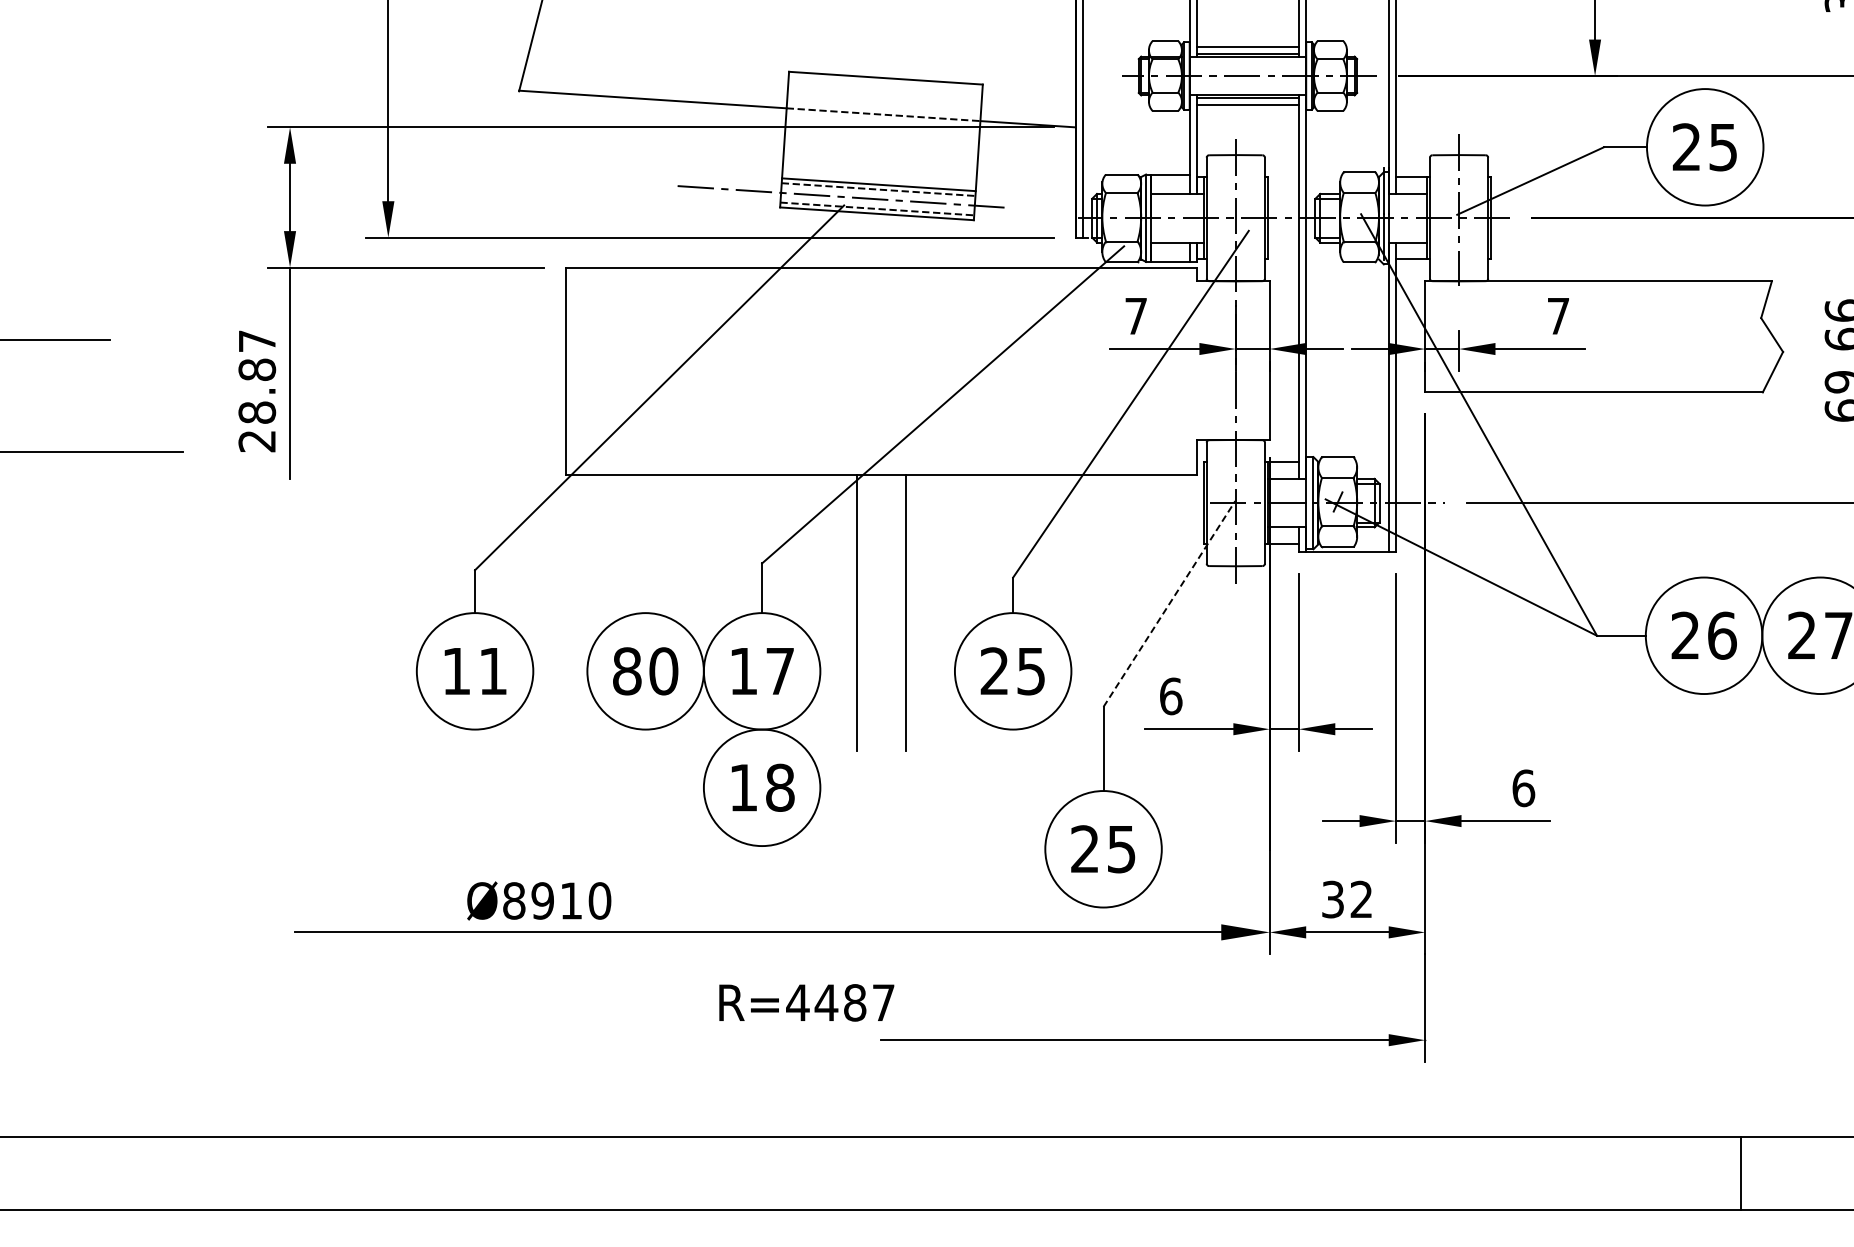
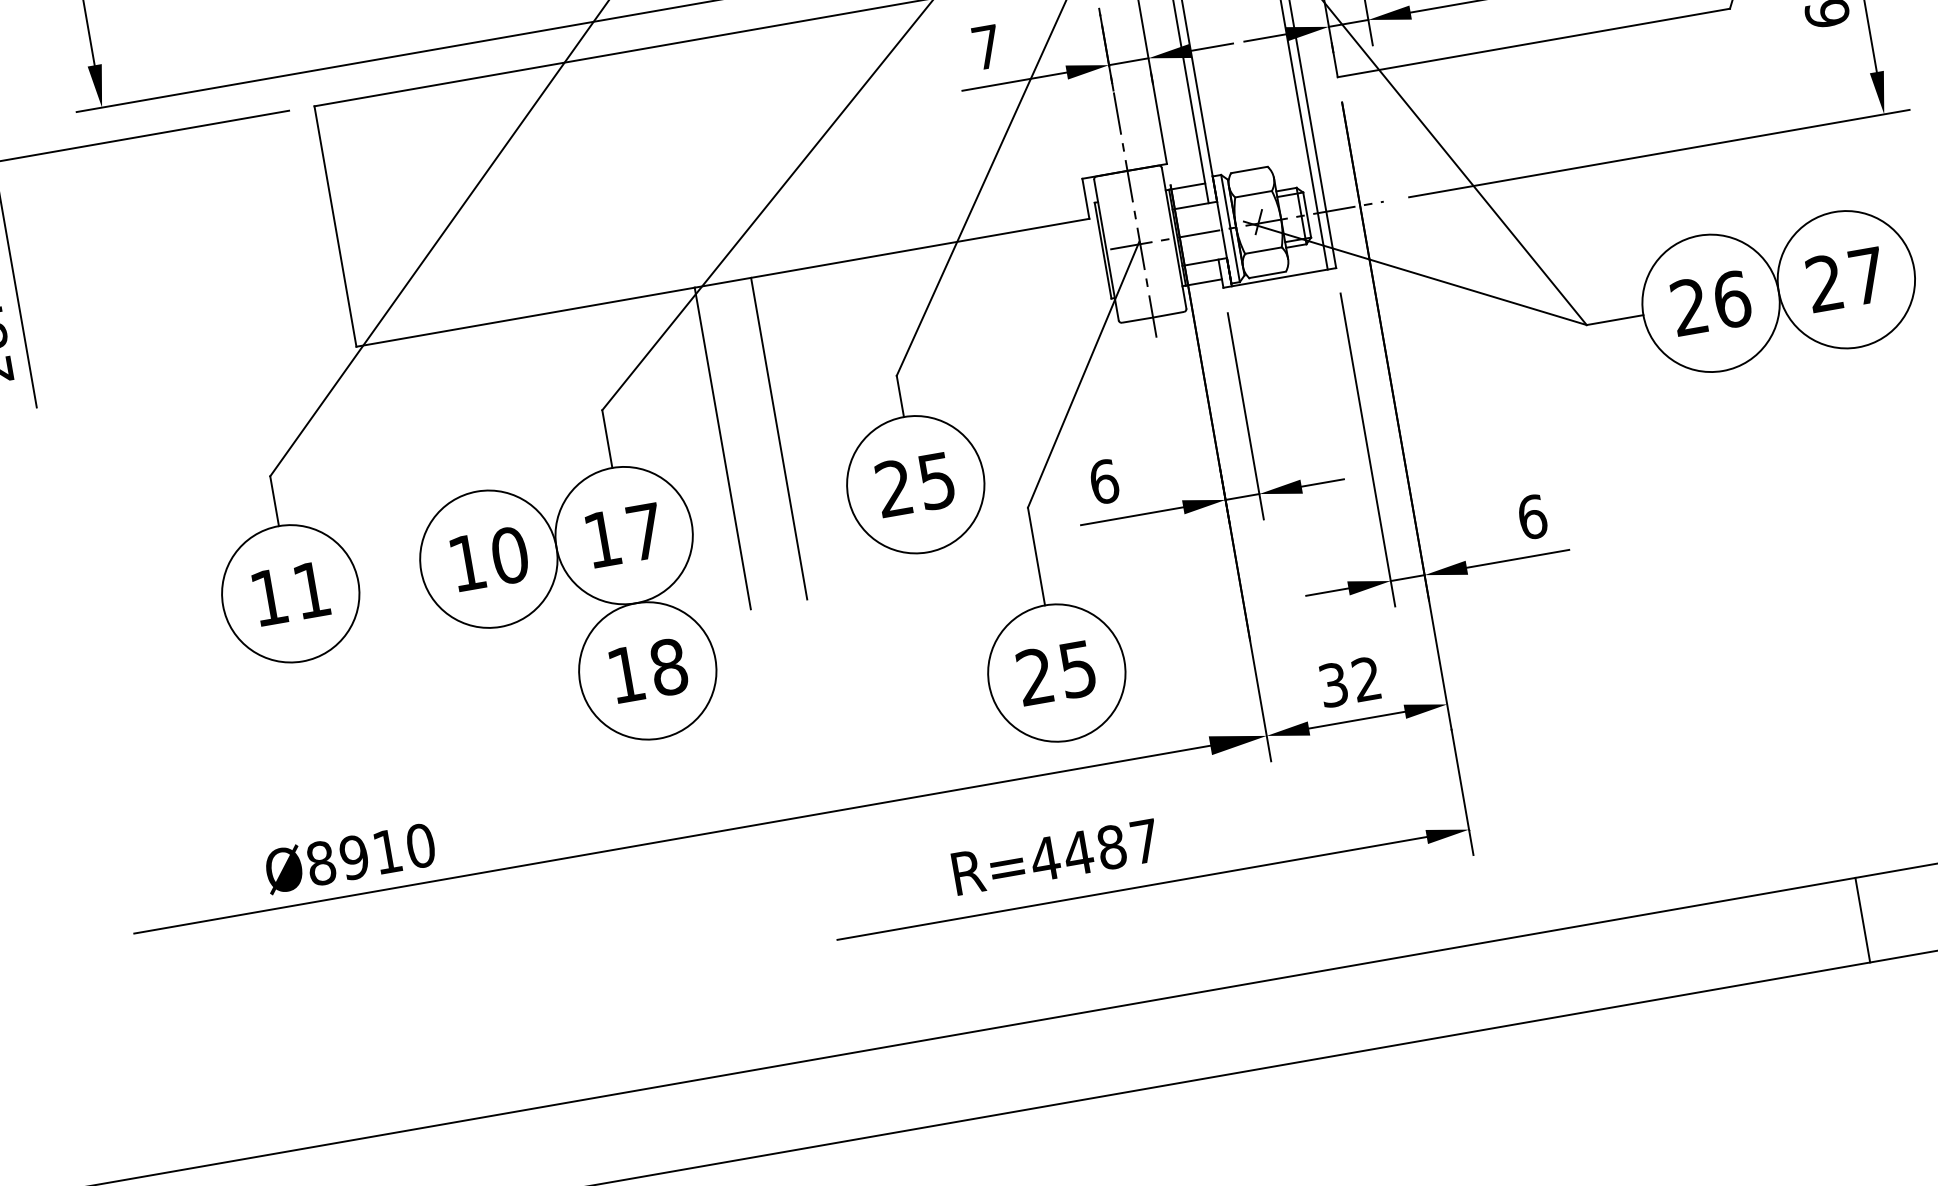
line: (1169, 603) -> (1083, 374), dashed -> solid
text: (627, 671) -> (467, 563), 80 -> 10
text: (539, 900) -> (350, 857), moved
text: (806, 1002) -> (1055, 856), moved

